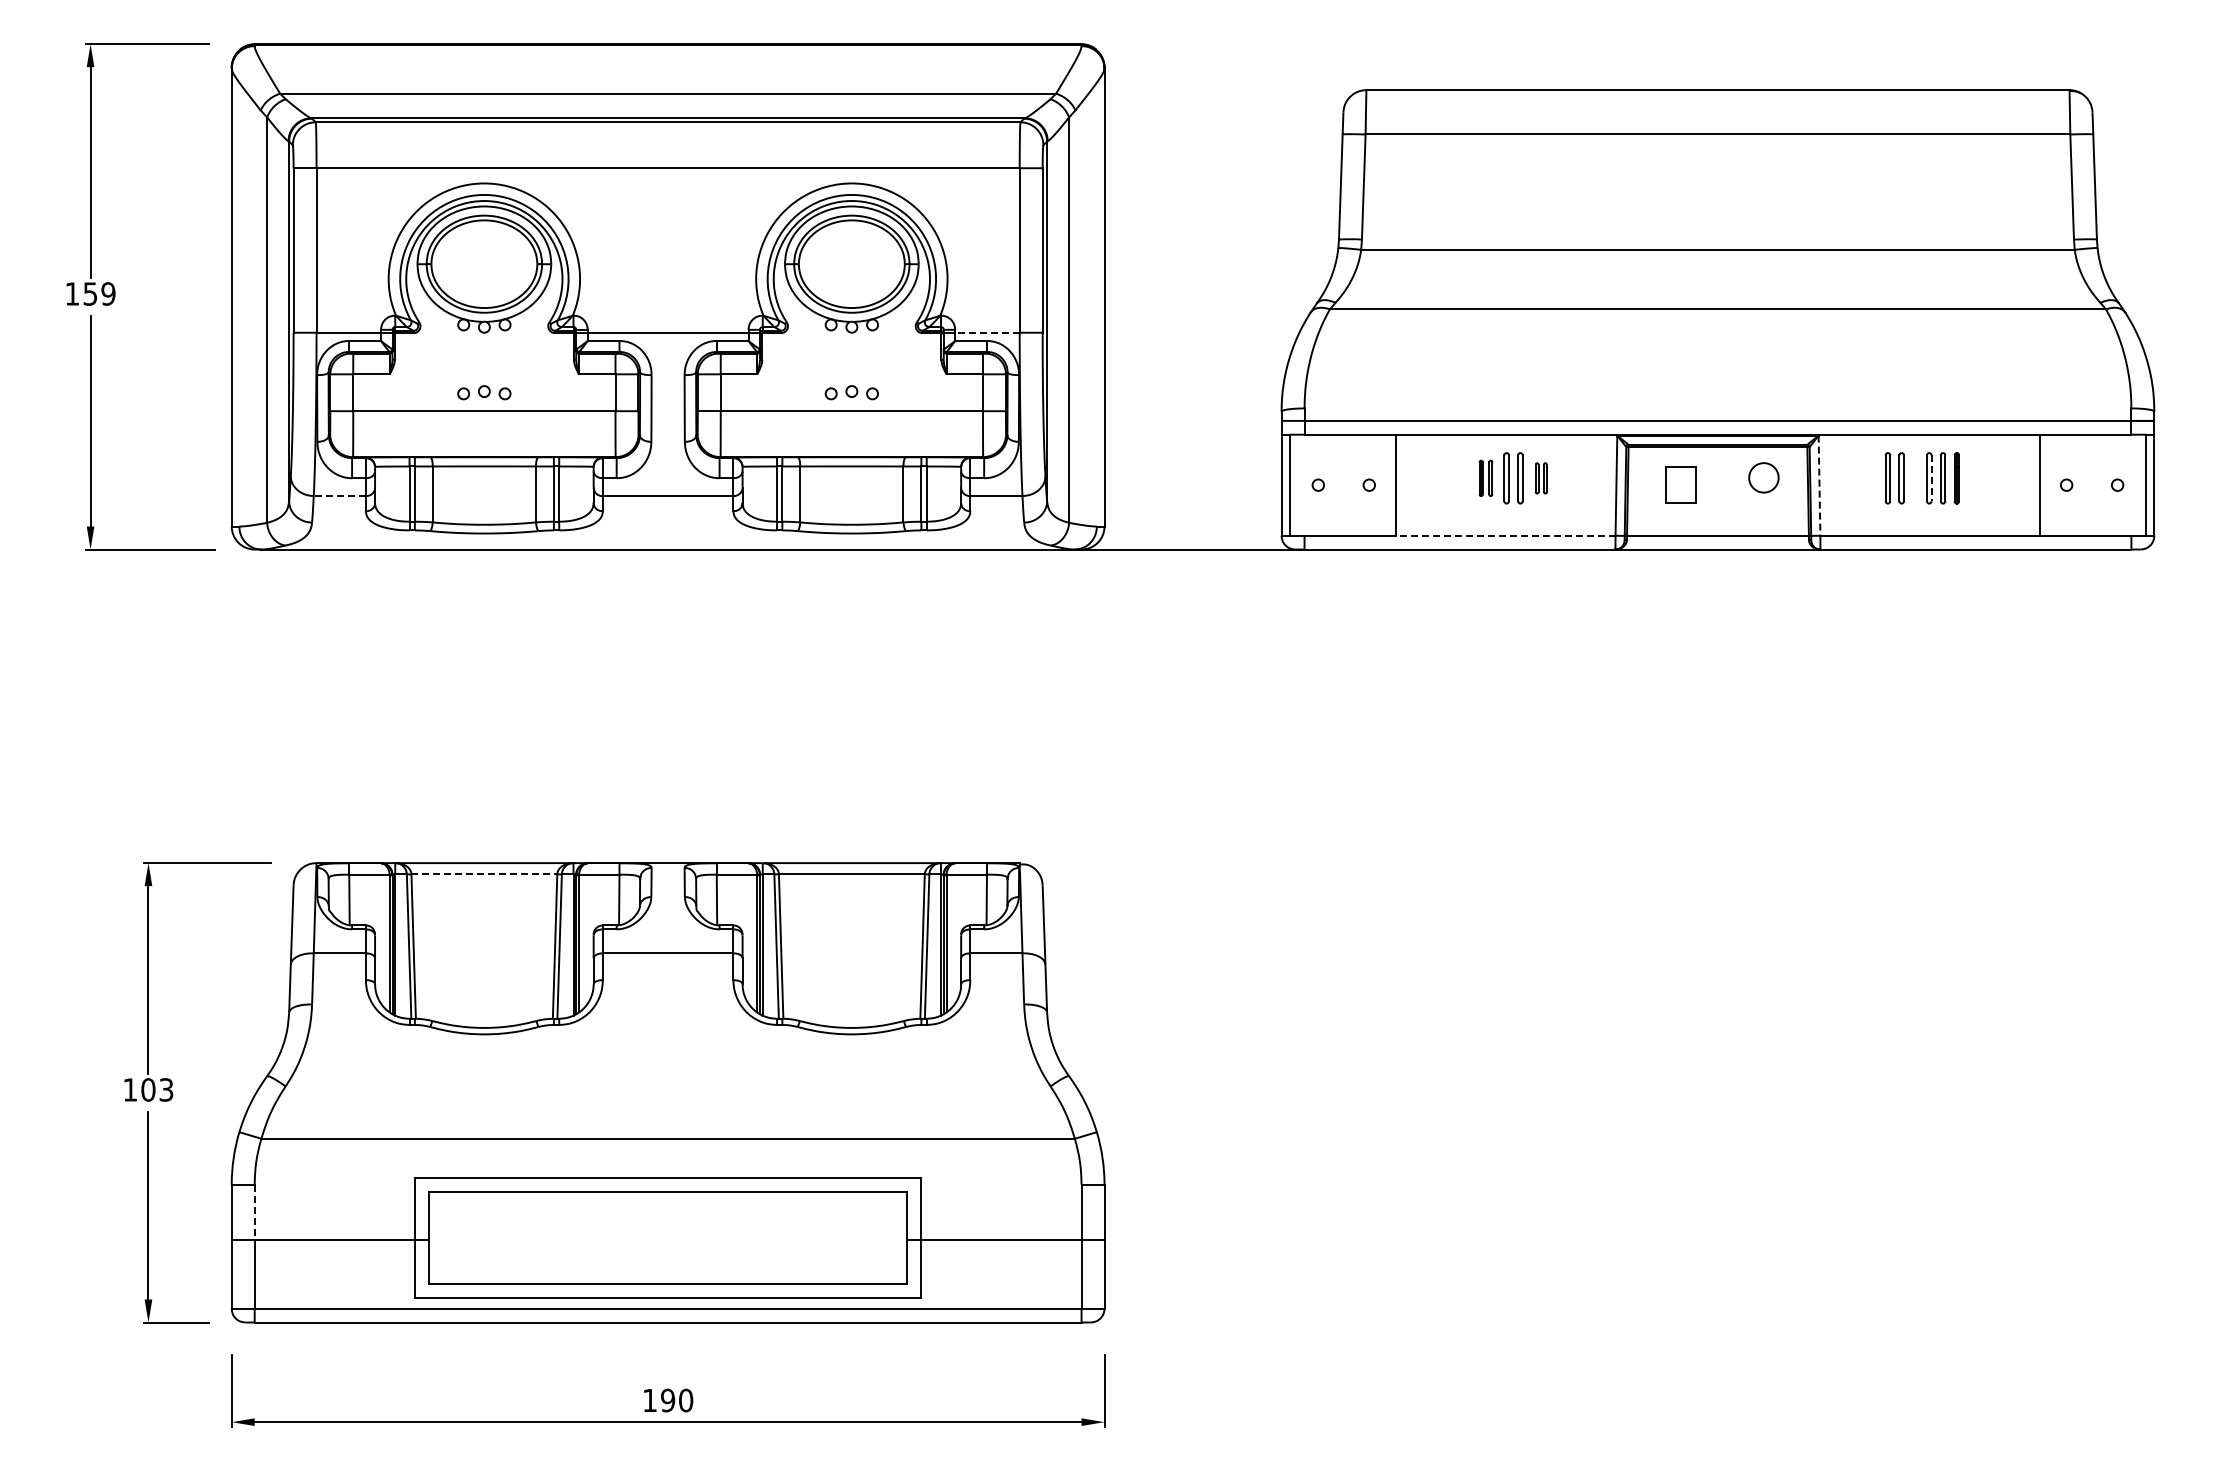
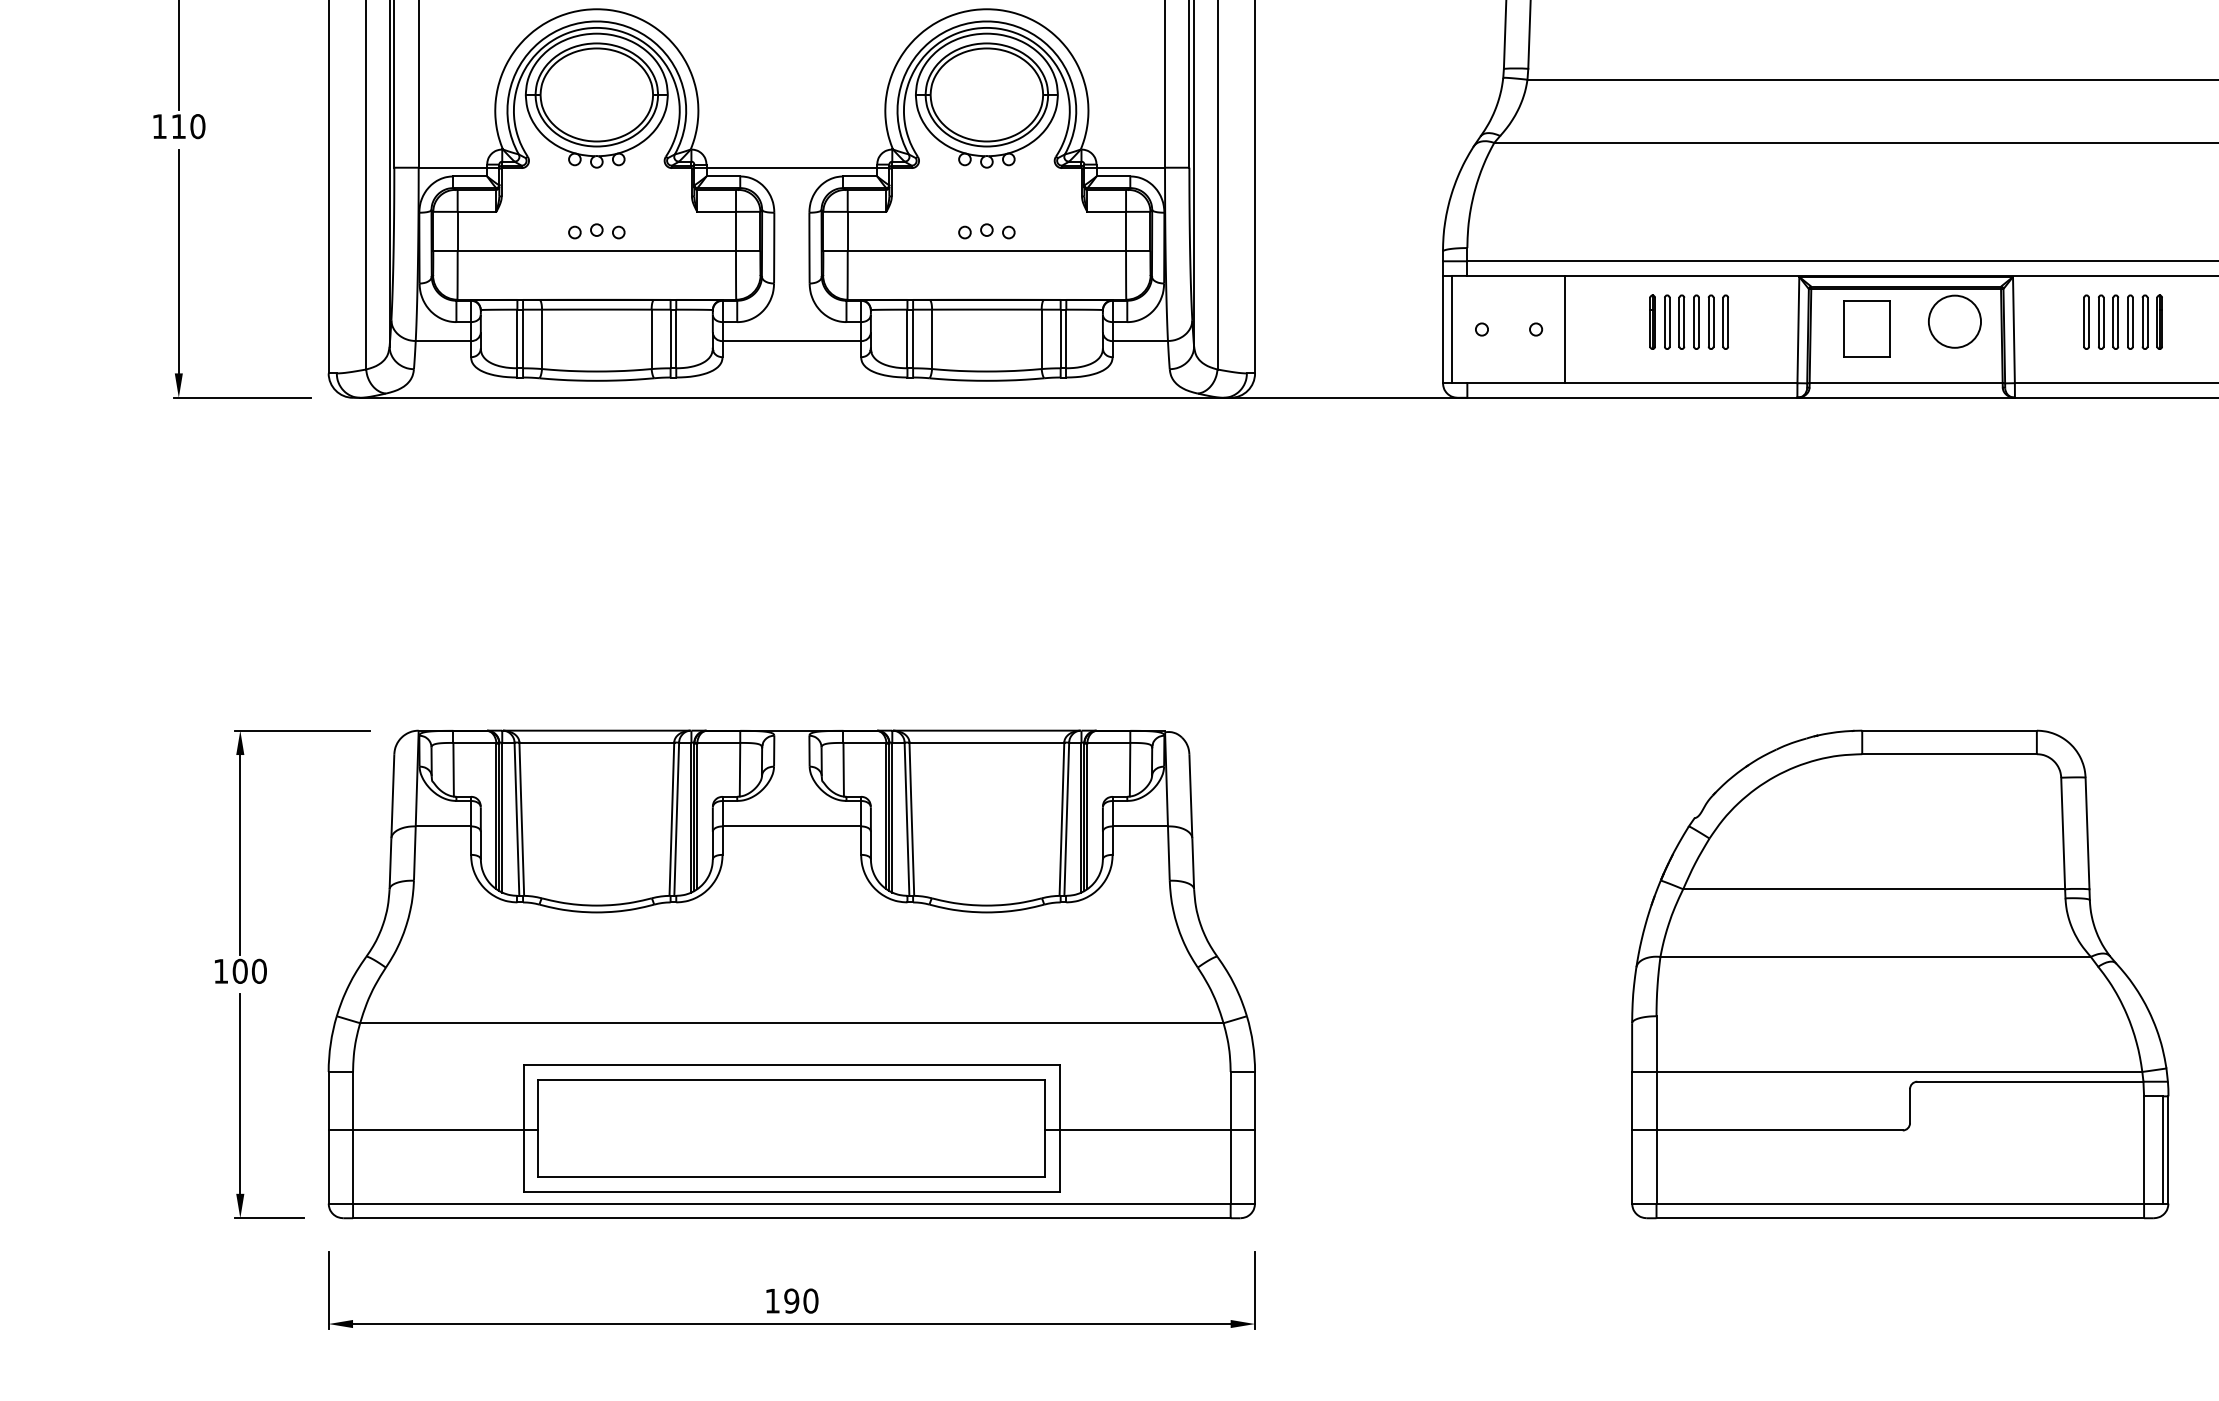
text: (99, 293) -> (188, 126), 159 -> 110
line: (986, 332) -> (1129, 167), dashed -> solid
circle: (1763, 477) -> (1954, 321), size x1.67
part: (1485, 478) -> (1659, 322), size x1.43
part: (1541, 478) -> (1718, 322), size x1.67
part: (1915, 478) -> (2115, 322), added
line: (1931, 478) -> (2132, 322), dashed -> solid
part: (1681, 484) -> (1867, 328), size x1.43
line: (1819, 486) -> (2013, 330), dashed -> solid
line: (339, 496) -> (443, 341), dashed -> solid
line: (1505, 535) -> (1680, 382), dashed -> solid
line: (484, 874) -> (596, 742), dashed -> solid
text: (166, 1089) -> (259, 970), 103 -> 100
part: (1711, 1092) -> (1899, 974), added
line: (254, 1212) -> (352, 1101), dashed -> solid

